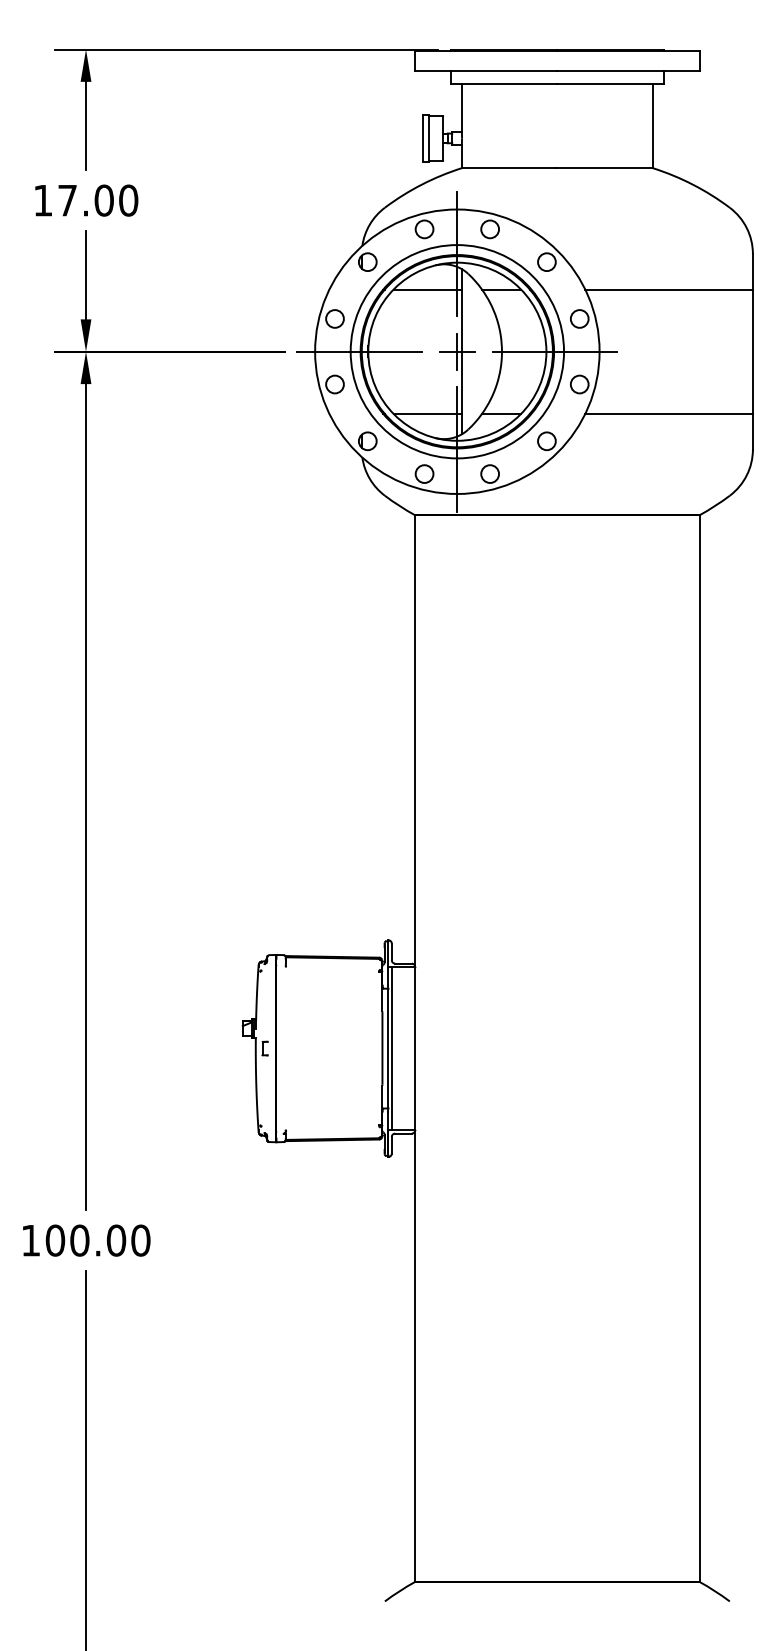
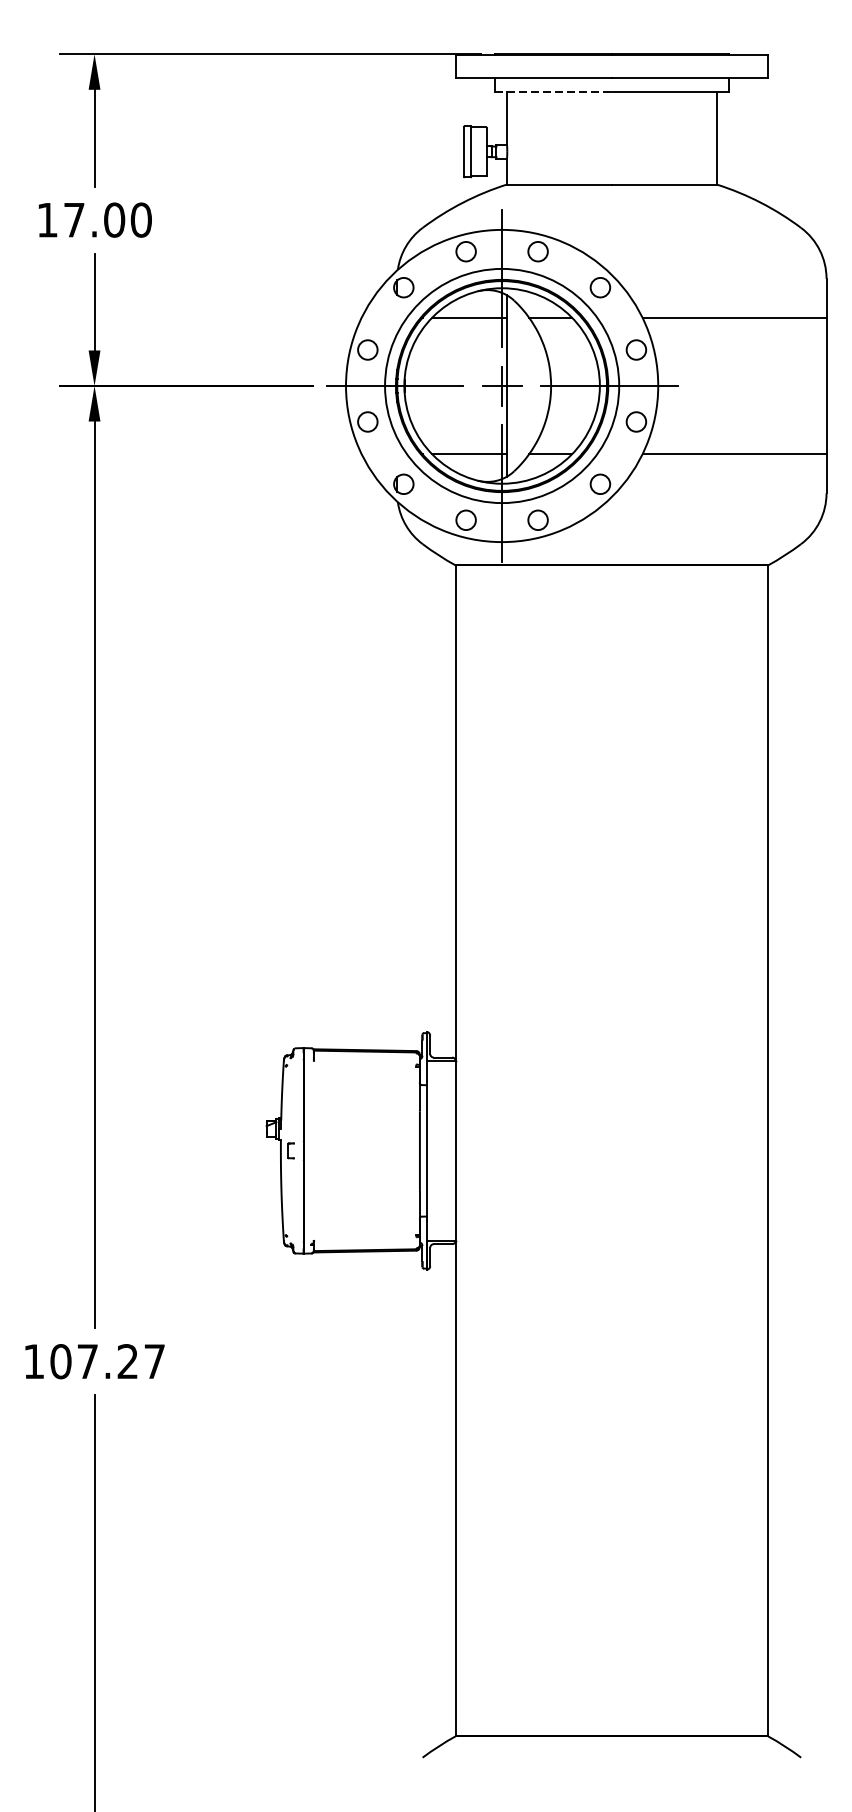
line: (504, 84) -> (553, 92), solid -> dashed
line: (391, 1048) -> (429, 1150), removed
text: (110, 1240) -> (121, 1361), 100.00 -> 107.27

